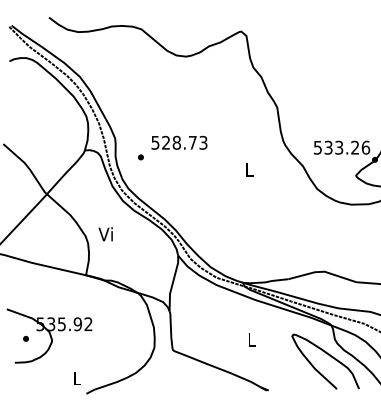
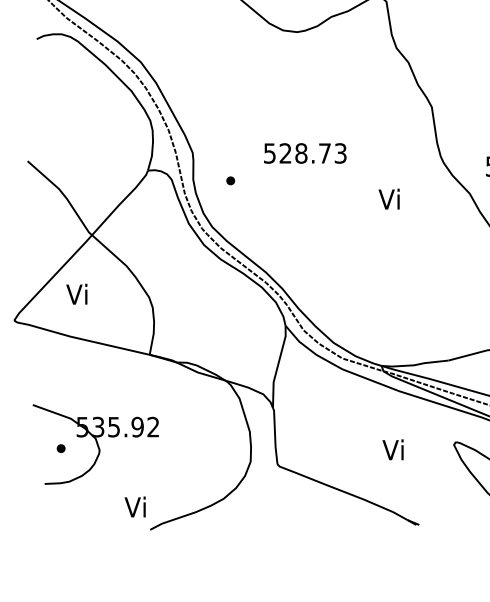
text: (179, 142) -> (305, 152), moved
text: (248, 169) -> (389, 198), L -> Vi
text: (105, 234) -> (76, 294), moved
text: (250, 339) -> (392, 449), L -> Vi
text: (76, 378) -> (135, 507), L -> Vi

